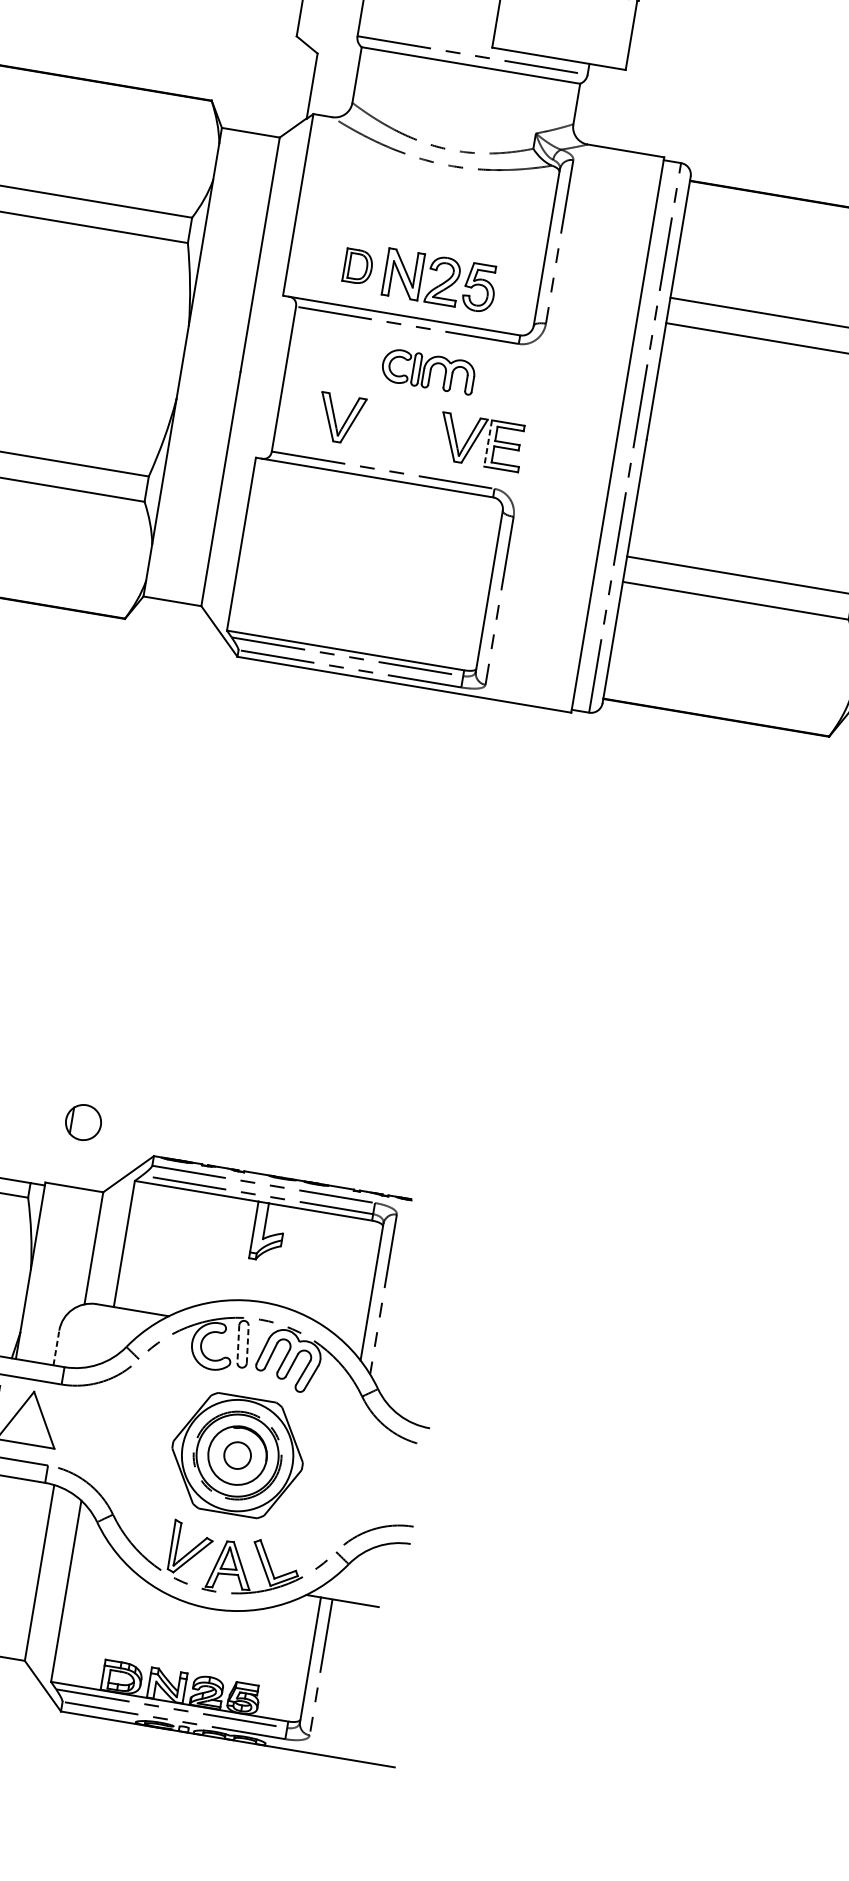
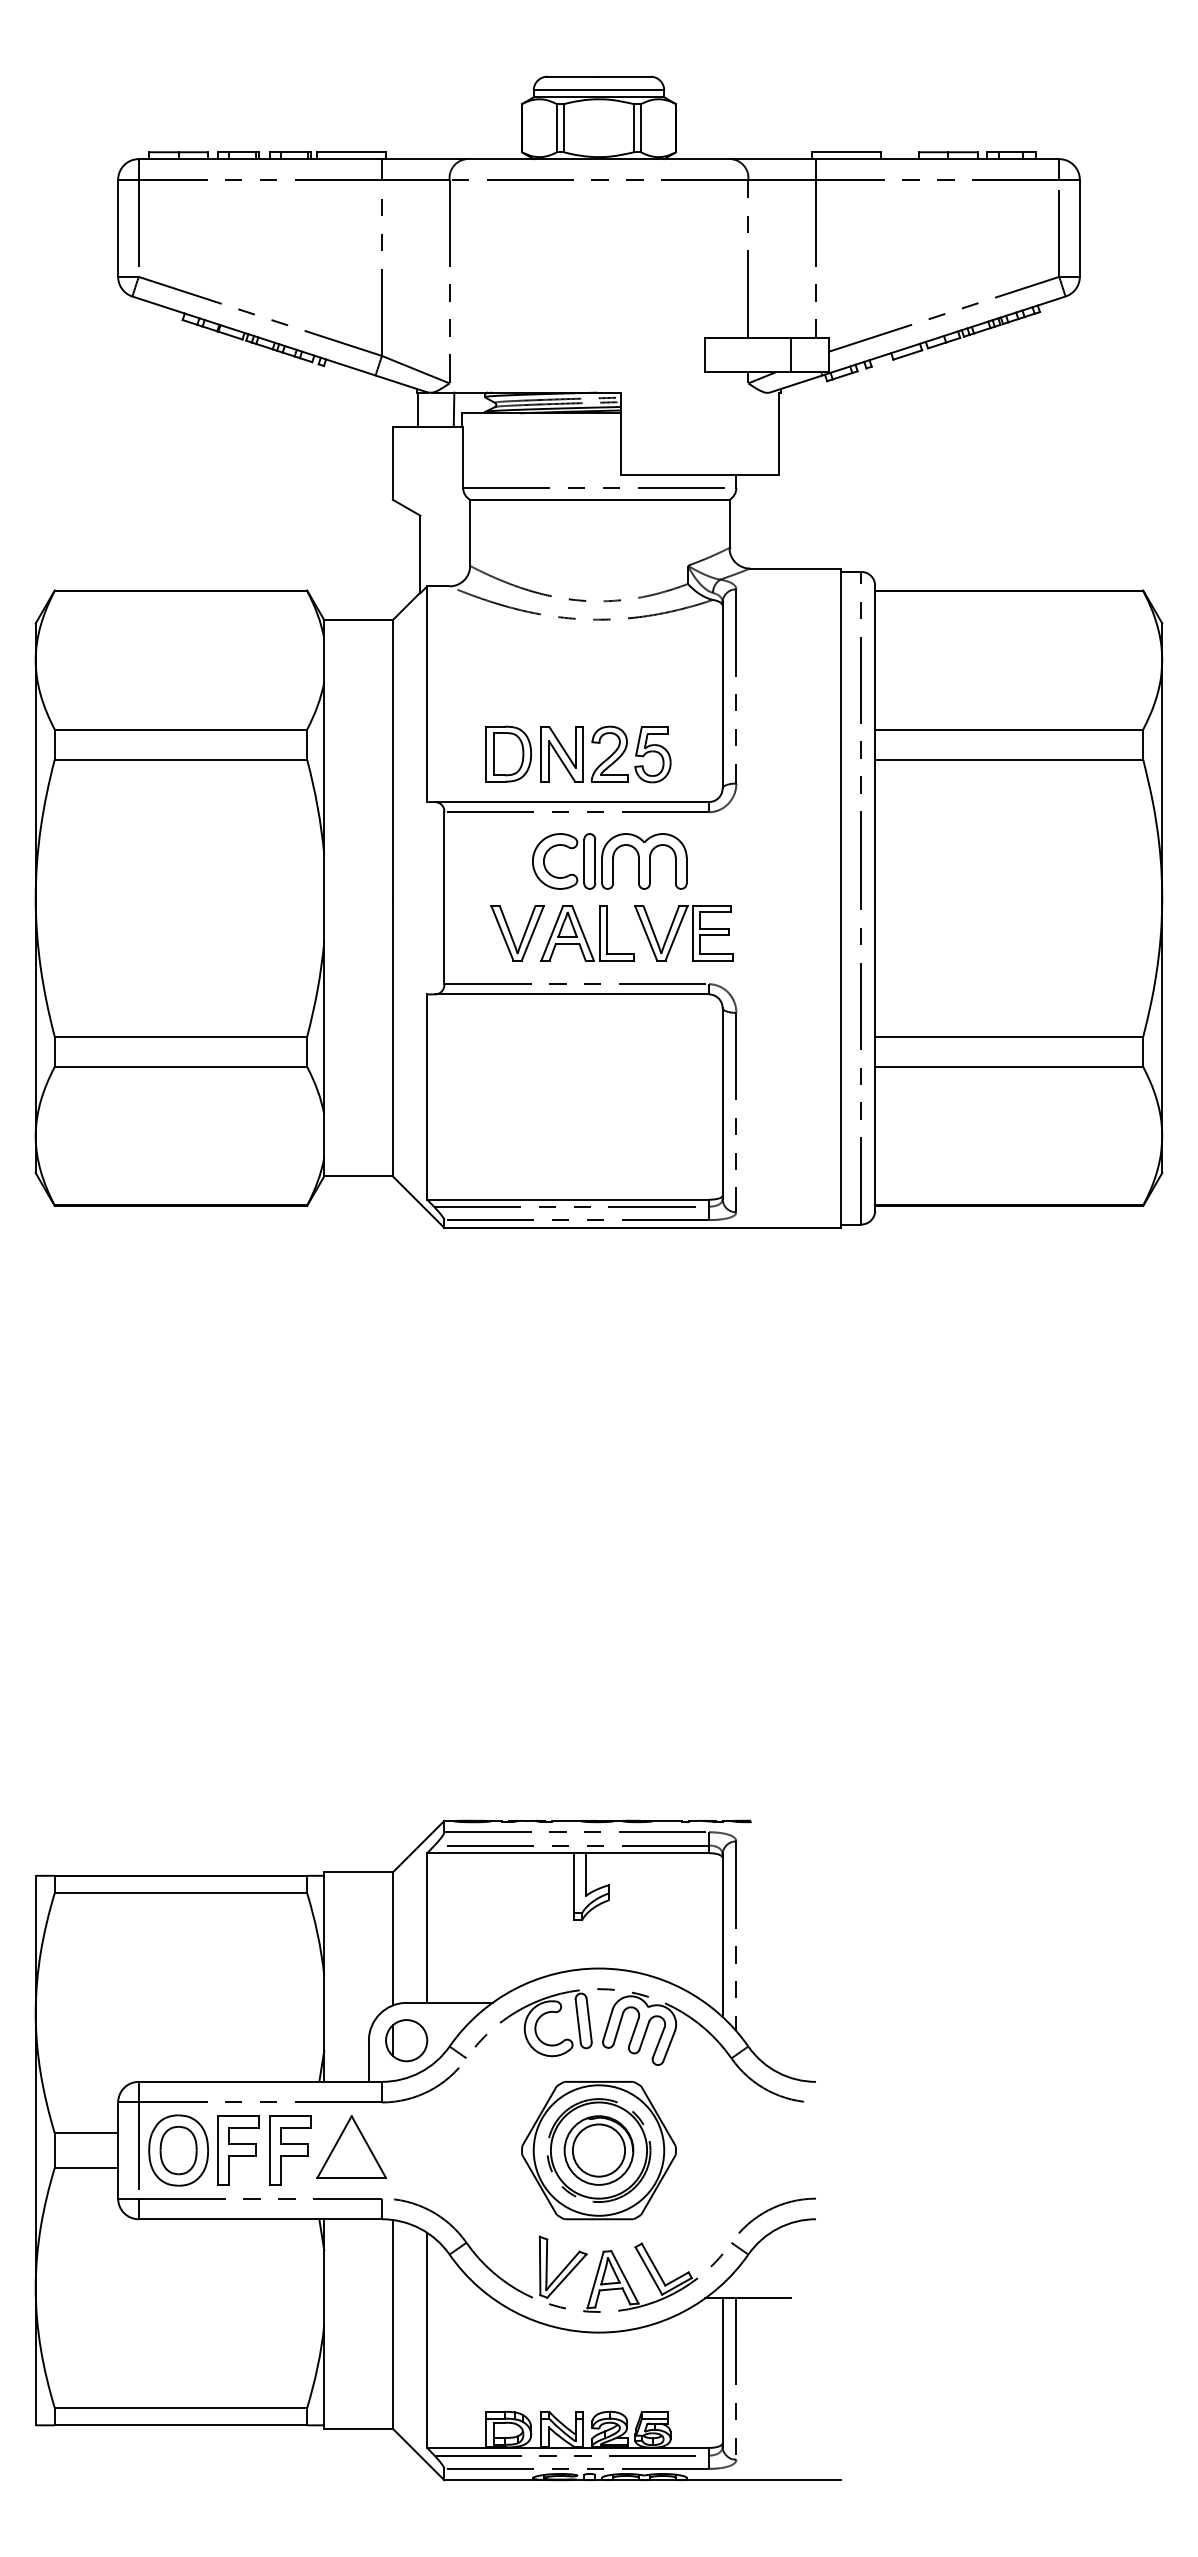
part: (358, 266) -> (508, 753), size x1.43
part: (428, 371) -> (609, 861), size x1.43
part: (399, 428) -> (587, 933), added
line: (487, 443) -> (692, 933), dashed -> solid
part: (83, 1122) -> (406, 2040), moved
line: (238, 1344) -> (578, 2021), dashed -> solid
line: (247, 1344) -> (589, 2020), dashed -> solid
line: (56, 1348) -> (368, 2061), dashed -> solid
circle: (237, 1455) -> (598, 2150), size x1.67

